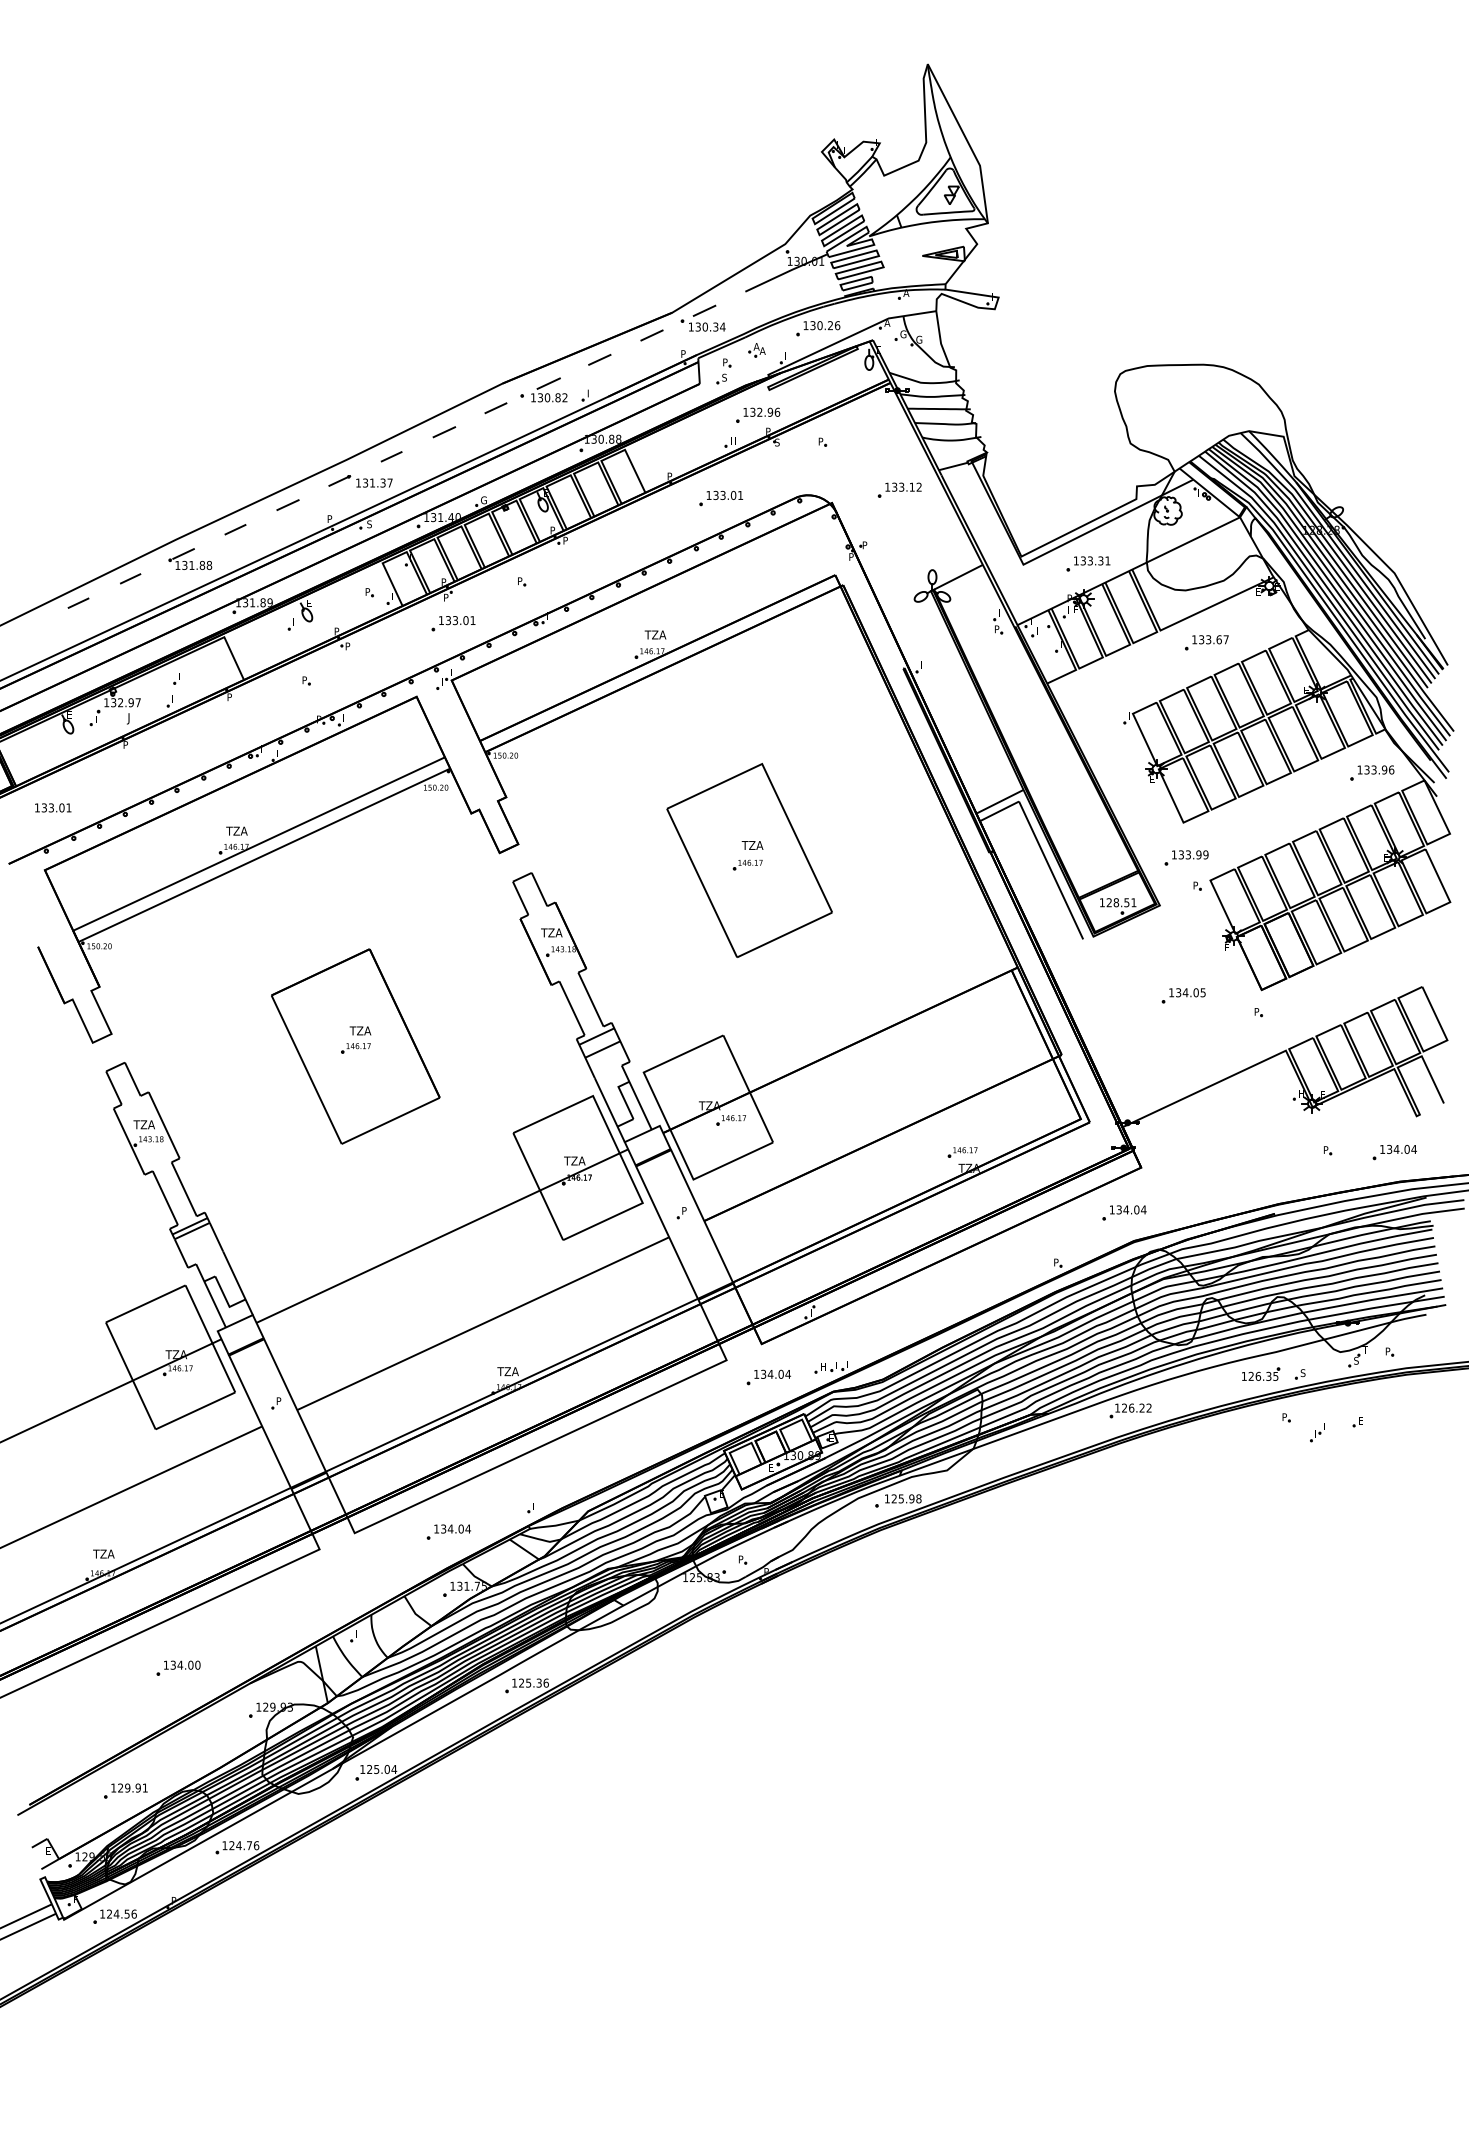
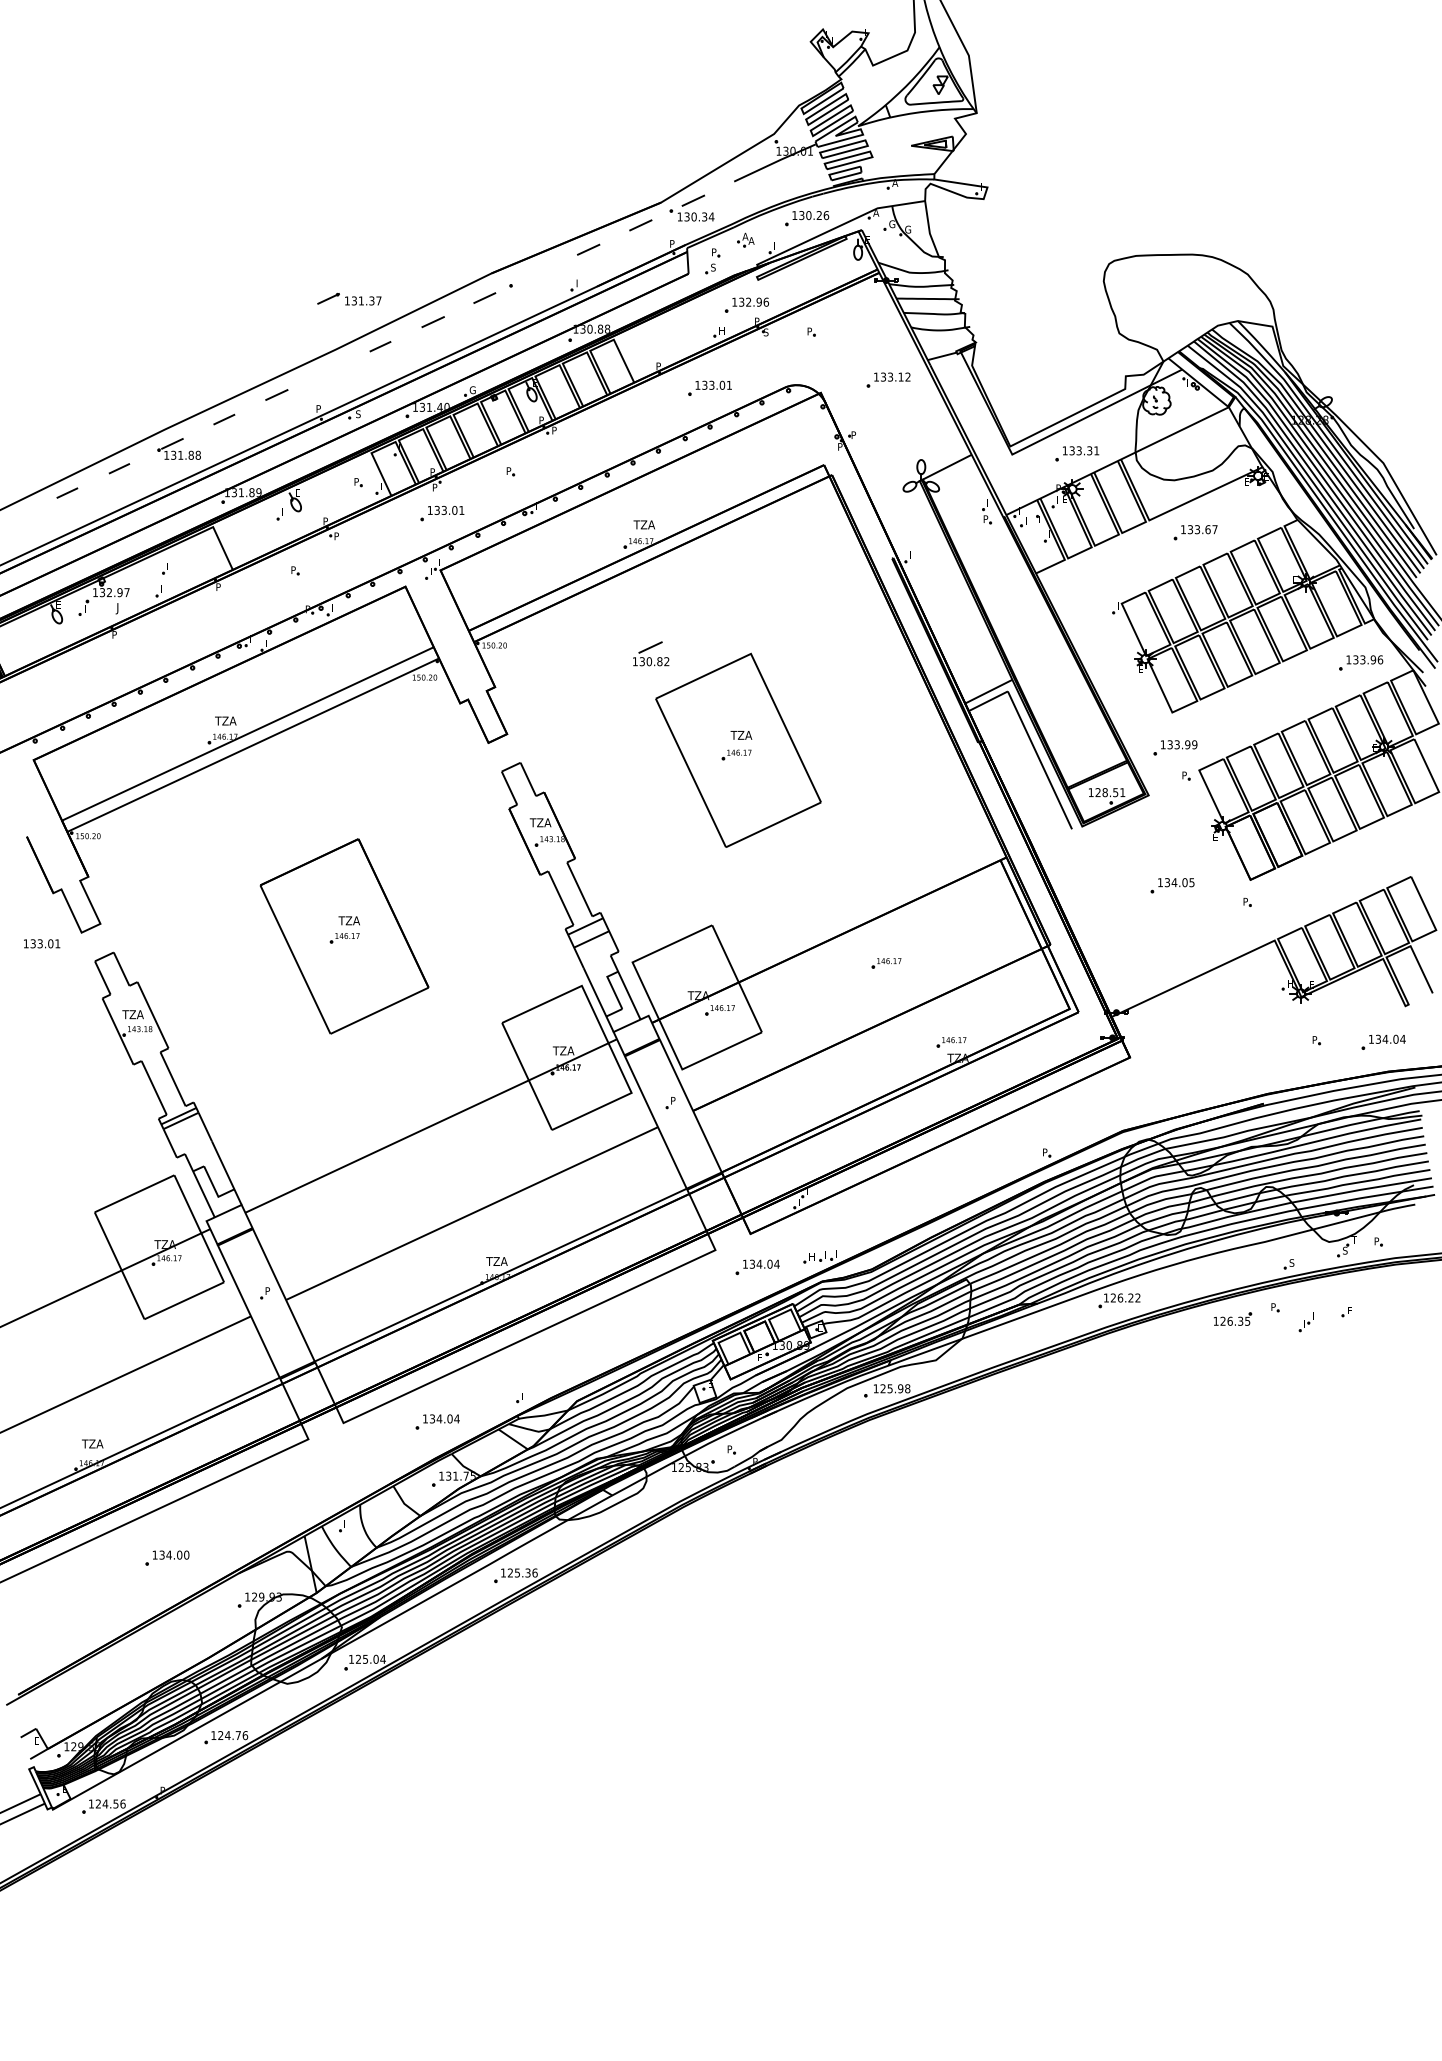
part: (549, 389) -> (651, 653), moved
part: (360, 481) -> (349, 299), moved
text: (53, 807) -> (42, 943), moved
part: (897, 1073) -> (886, 963), added
part: (1124, 1212) -> (1113, 1102), removed
part: (1261, 1373) -> (1233, 1318), moved
part: (125, 1790) -> (114, 1680), removed

